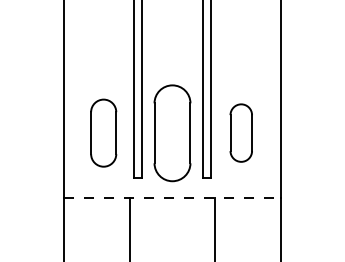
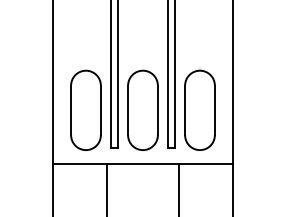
part: (103, 132) -> (85, 109), size x1.43
part: (240, 132) -> (199, 109), size x1.67
line: (173, 198) -> (143, 164), dashed -> solid

